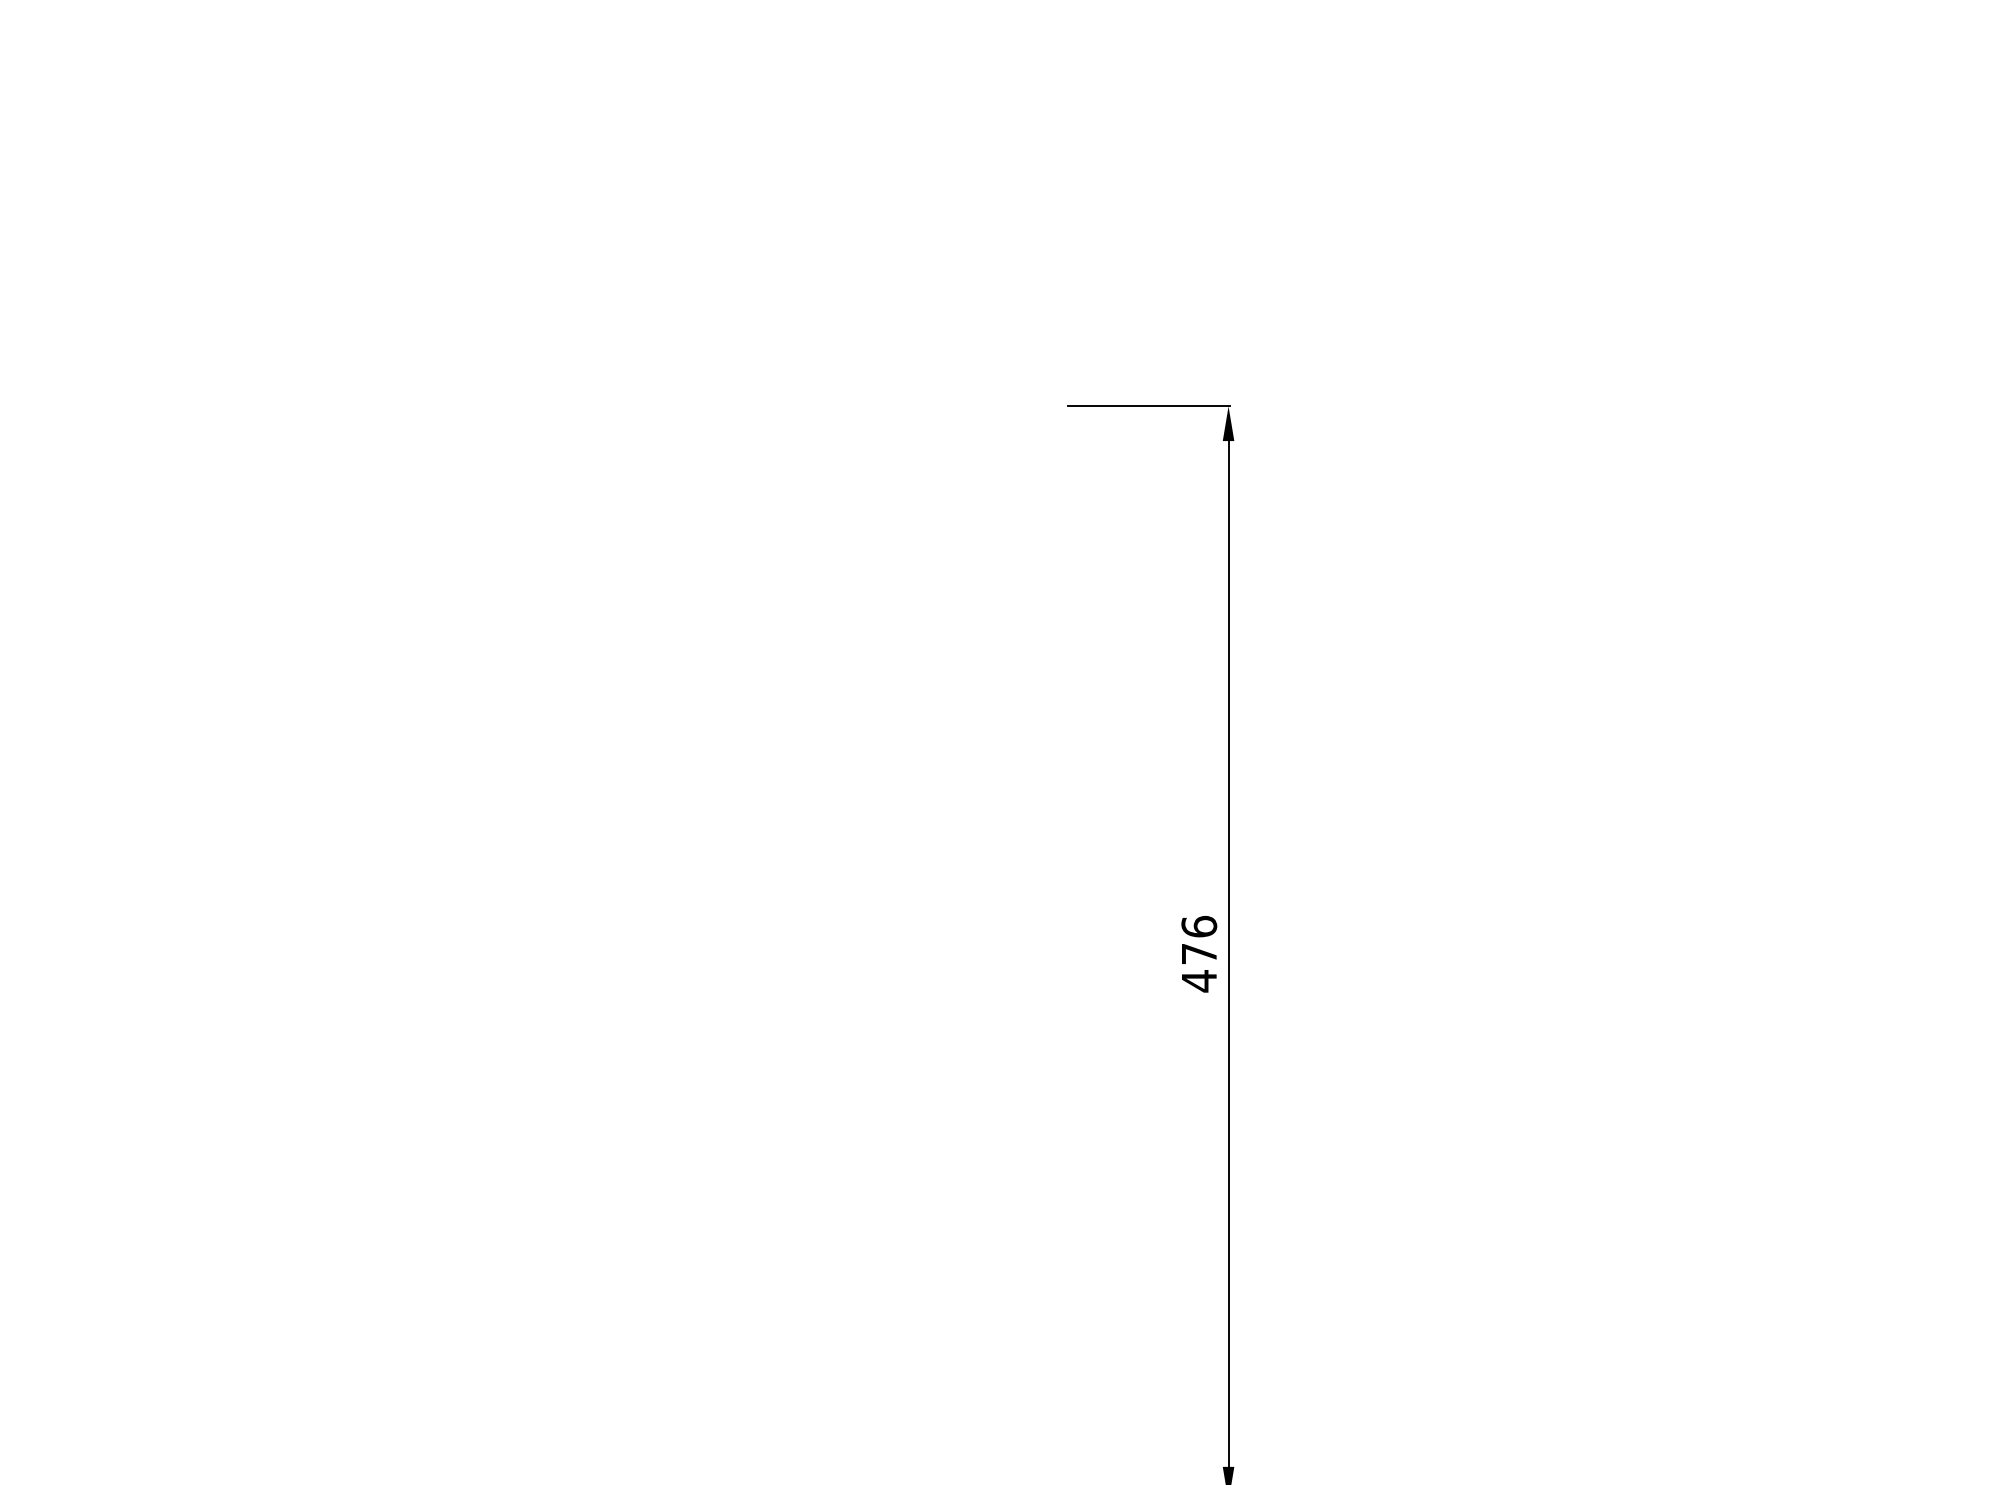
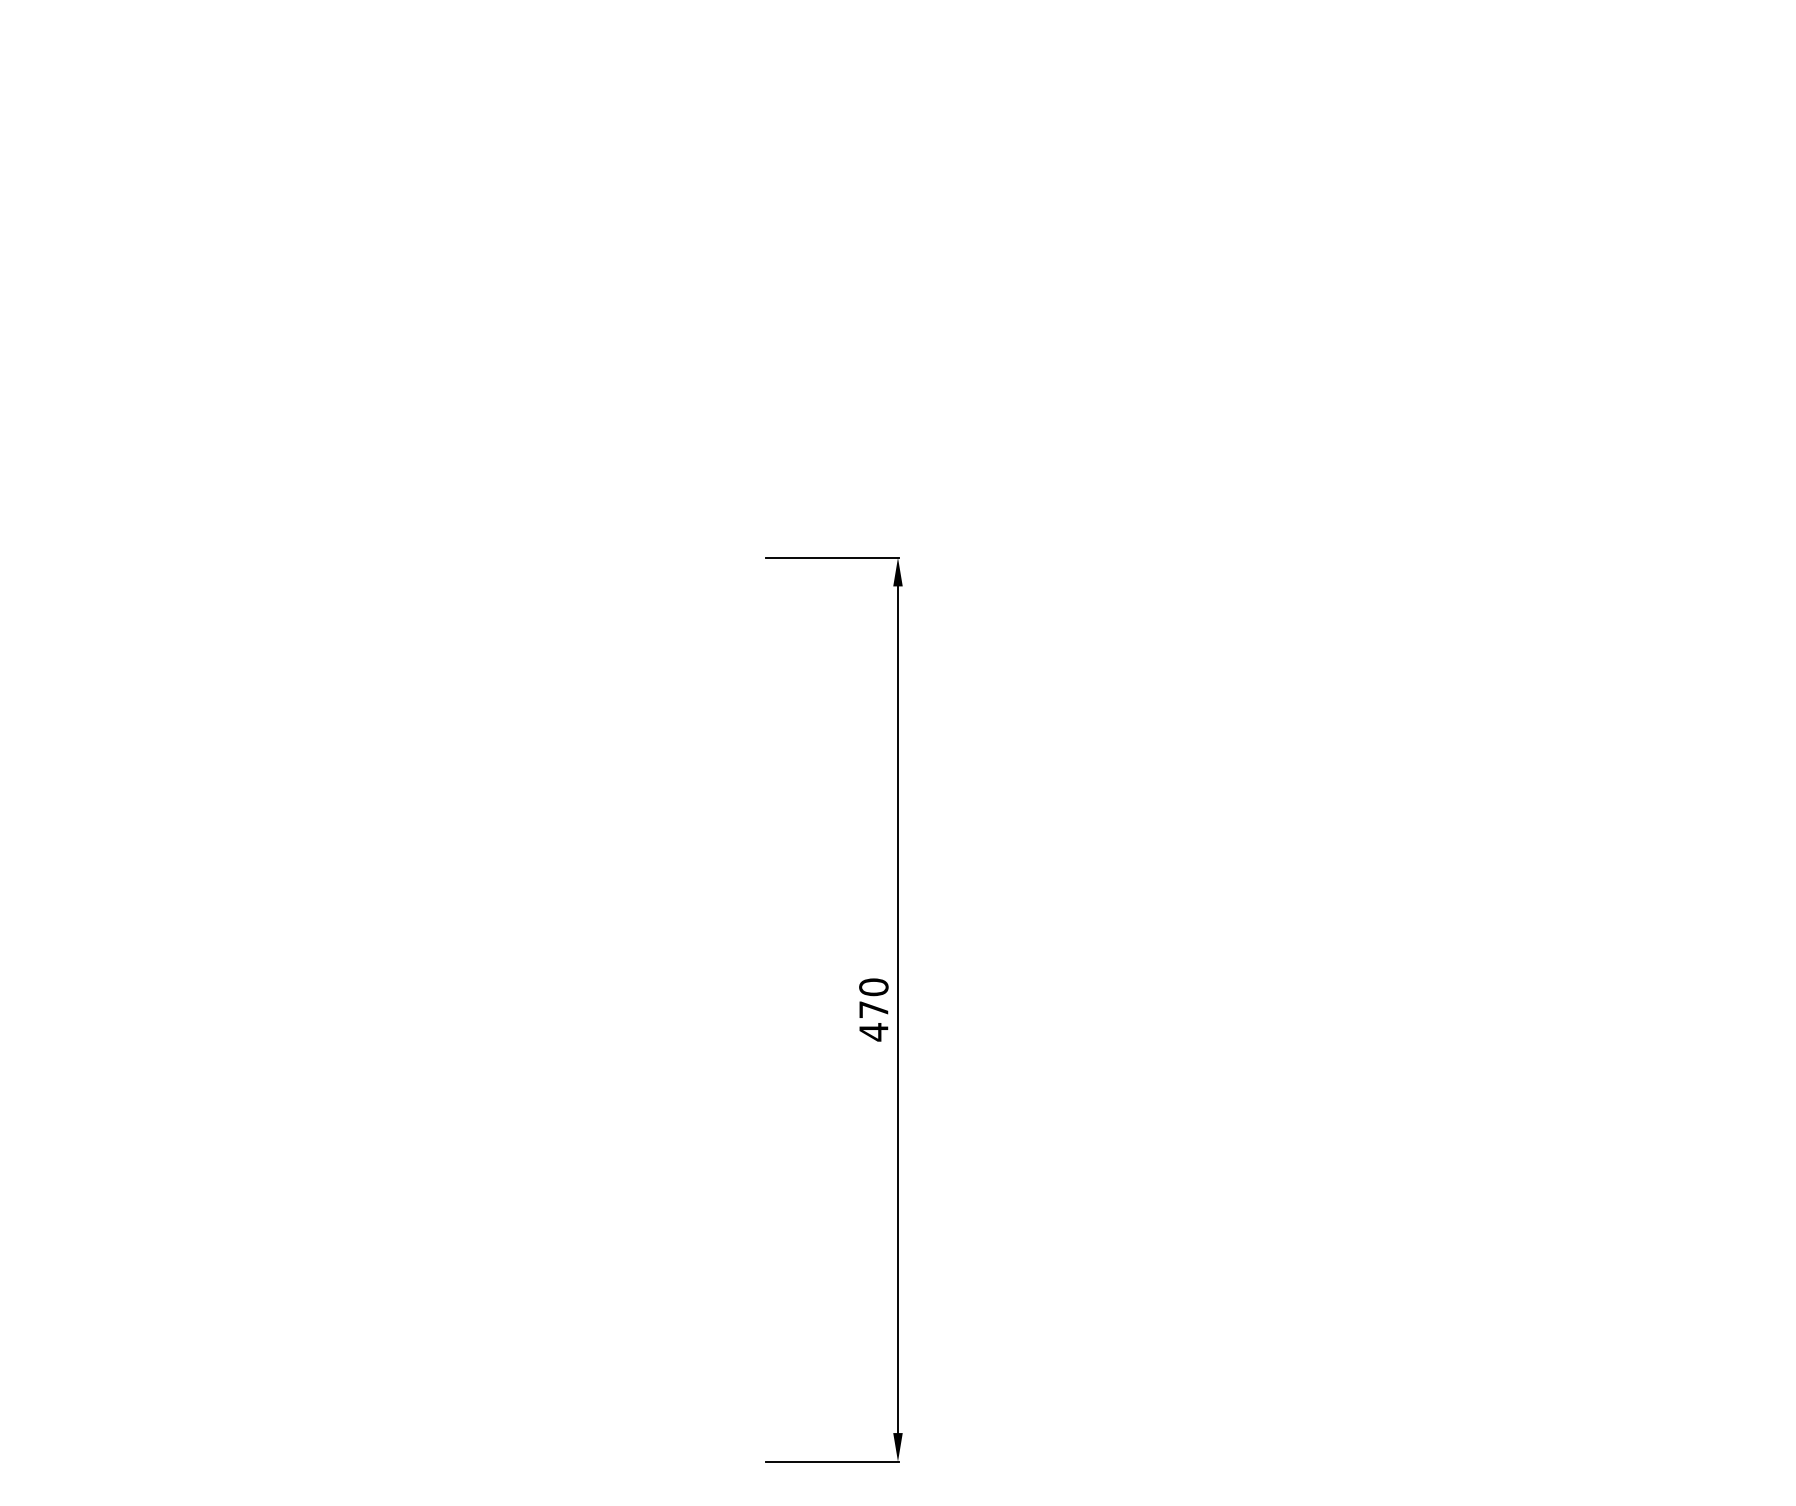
text: (1198, 927) -> (873, 987), 476 -> 470

